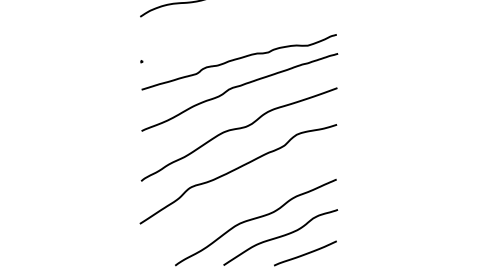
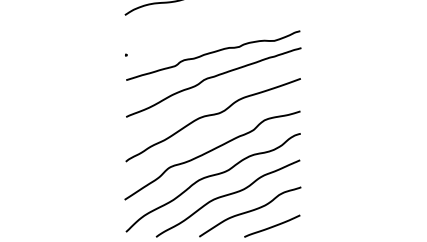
curve: (235, 198) -> (209, 177), added

